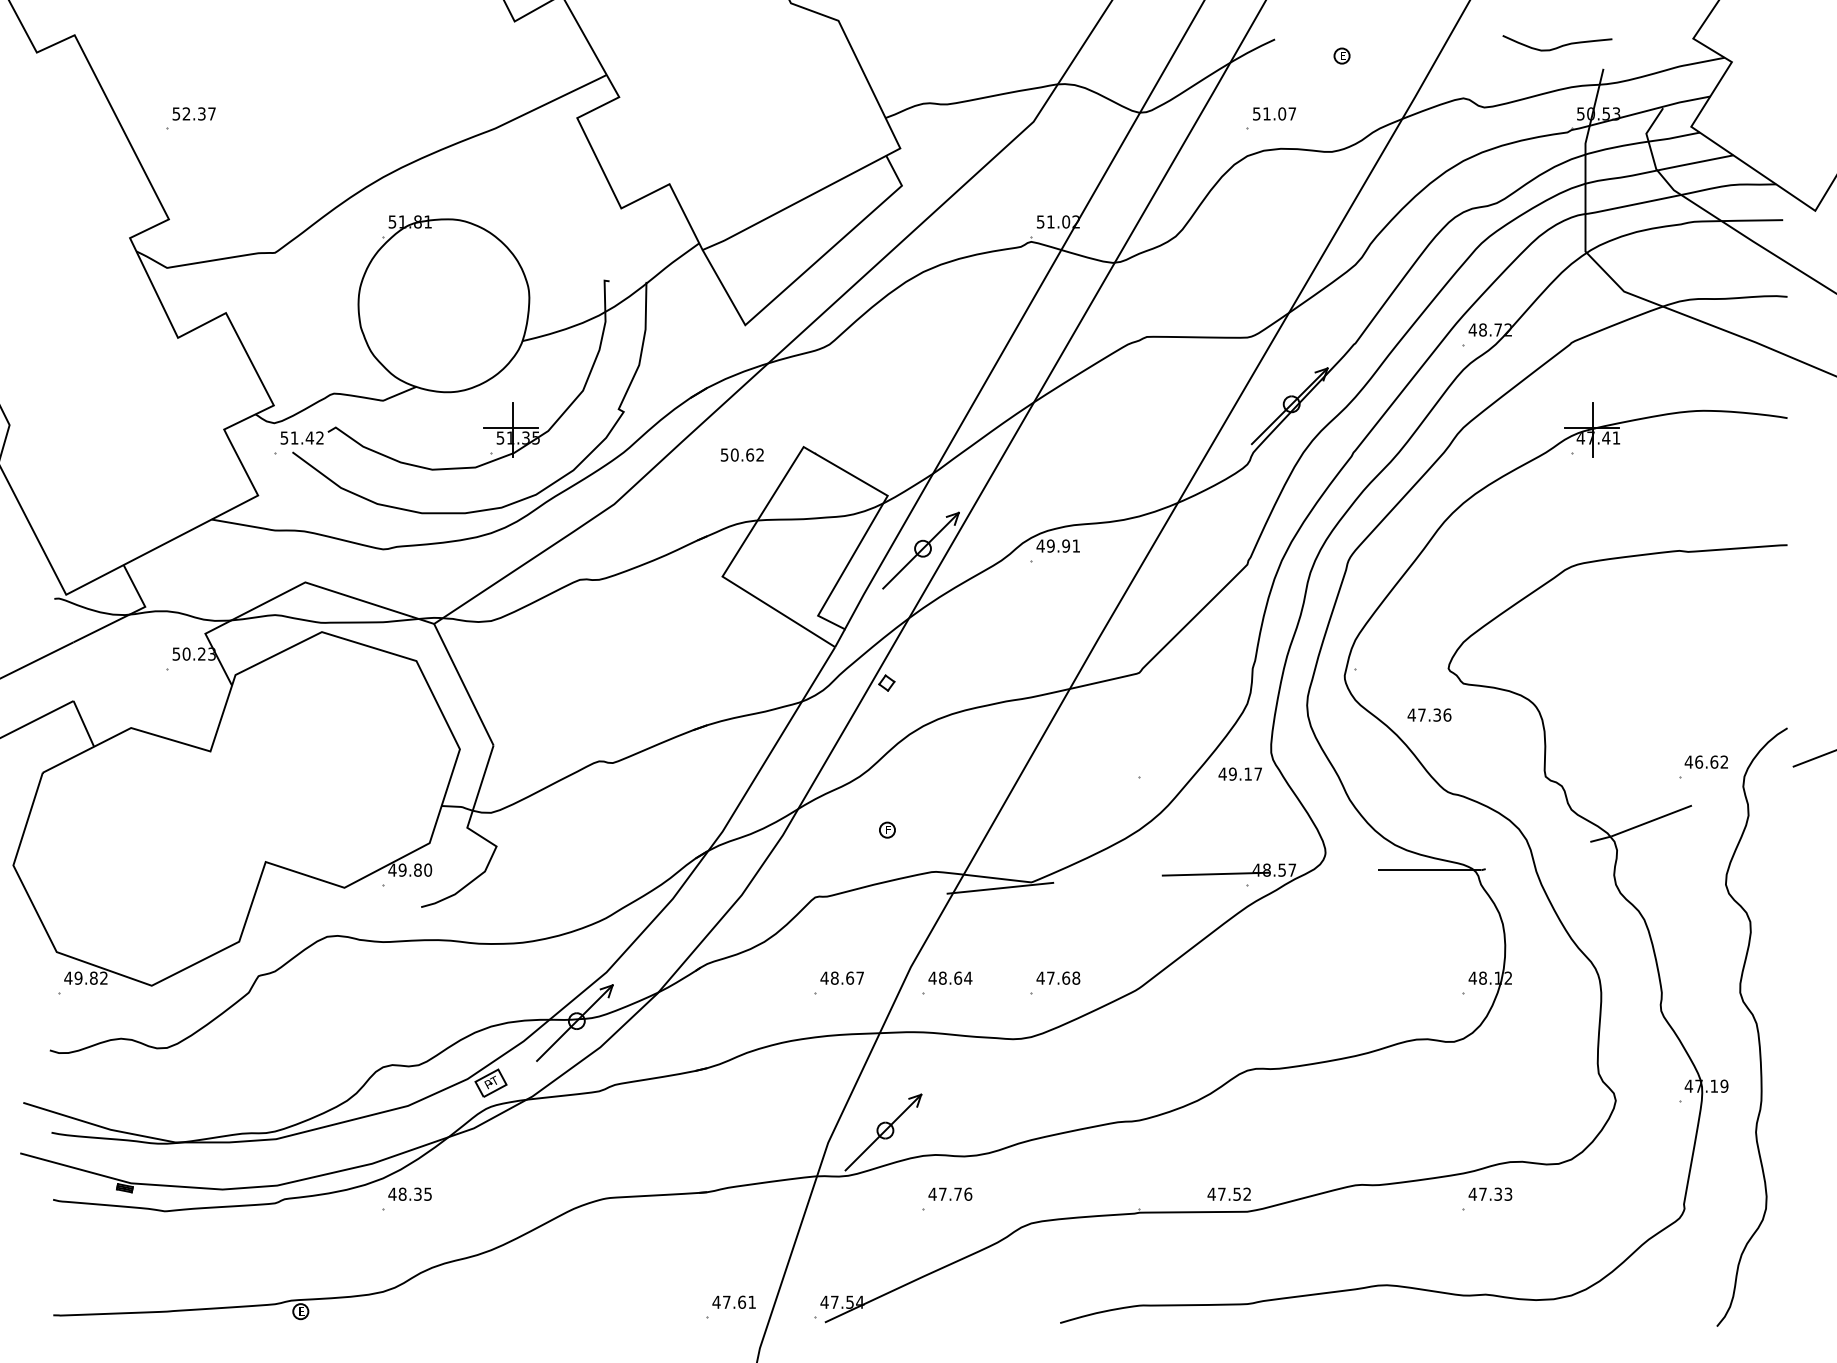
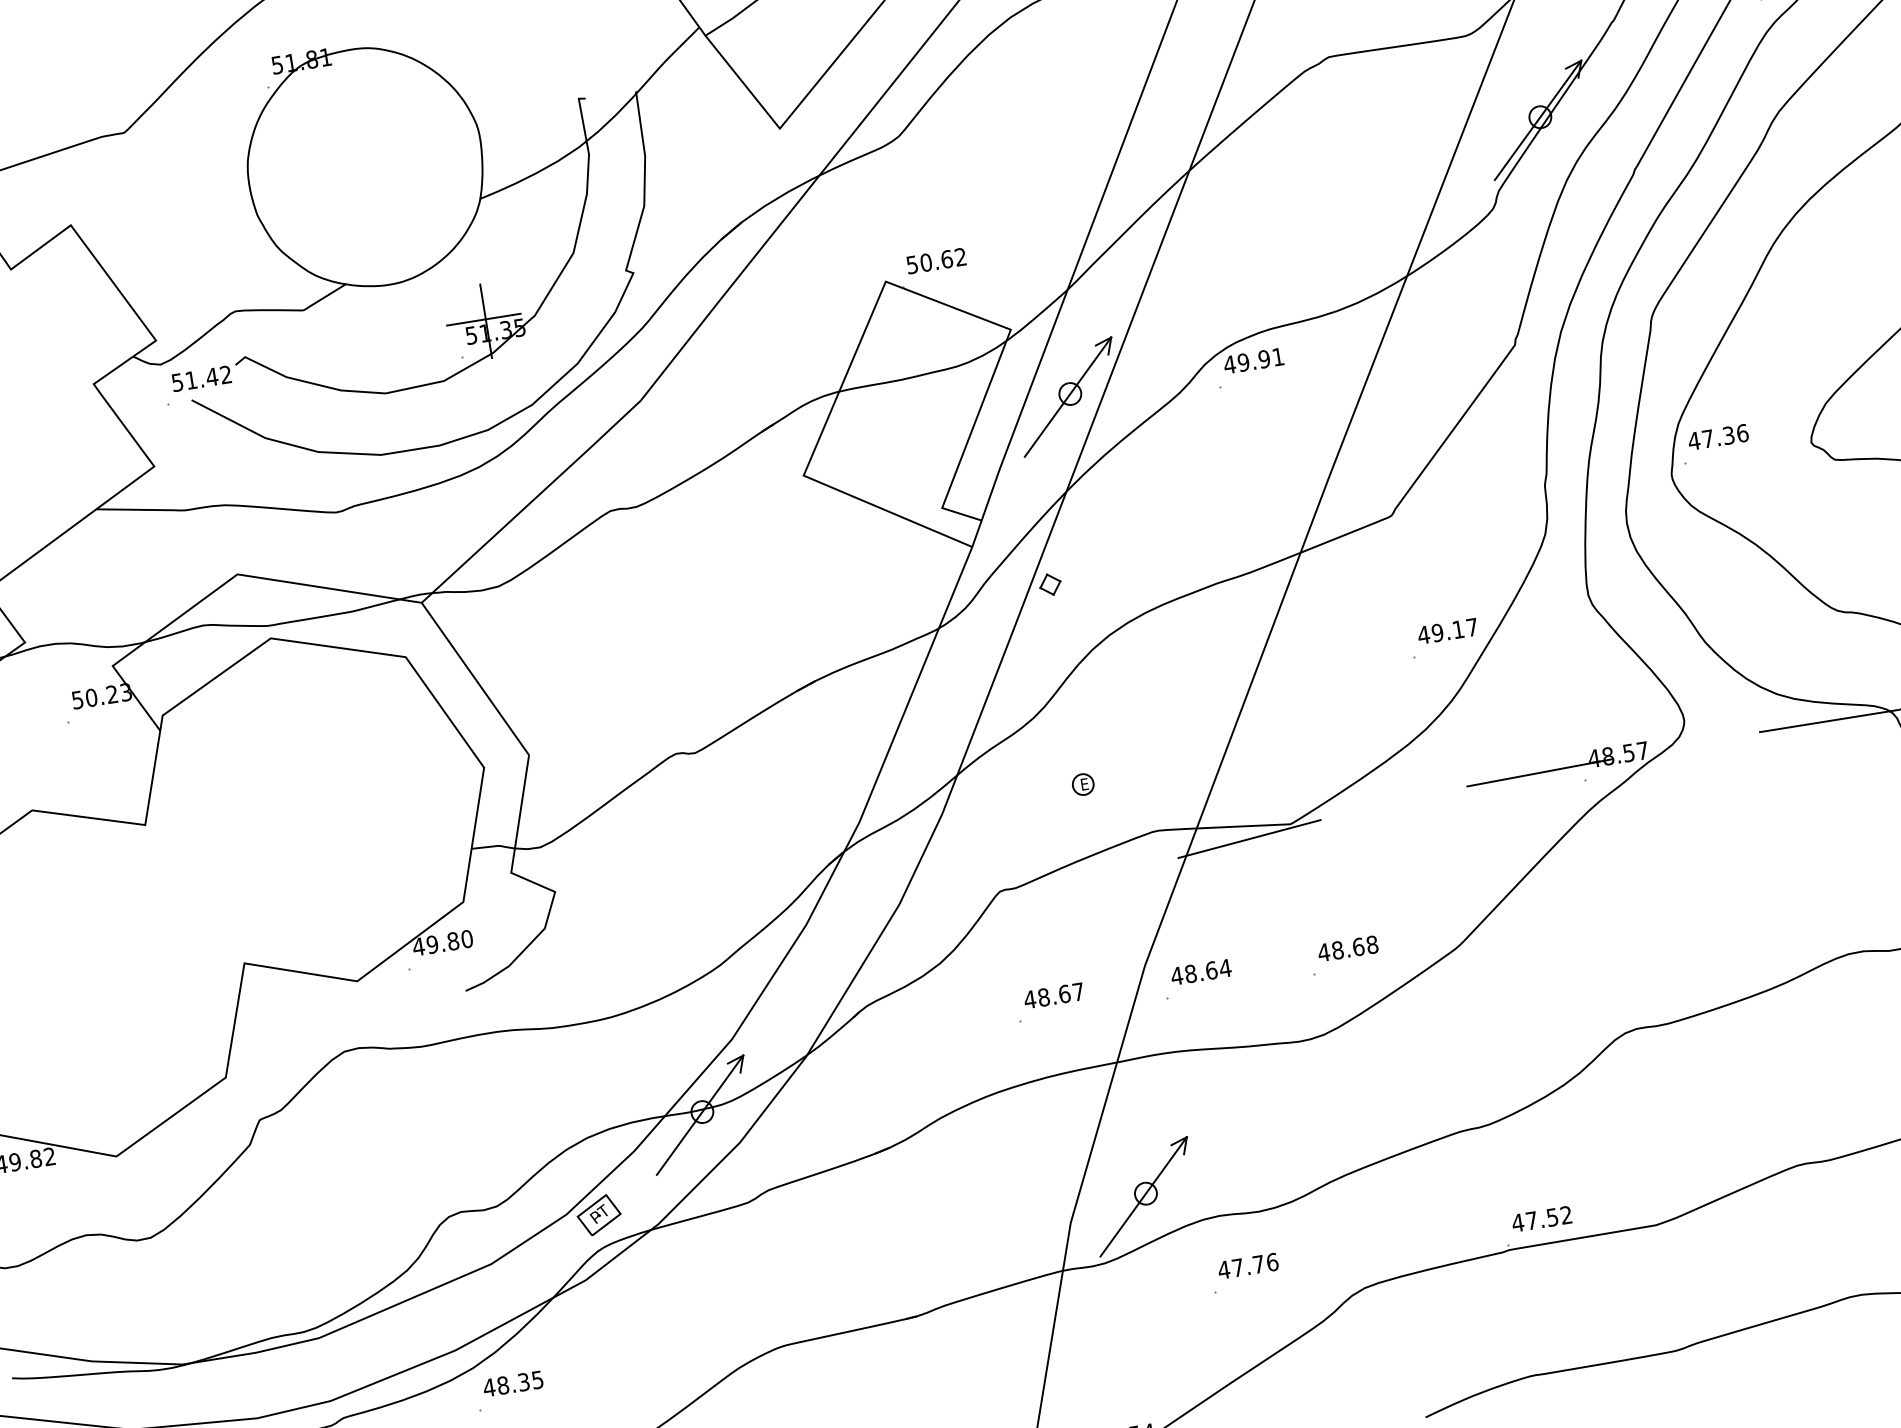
text: (741, 454) -> (935, 260), moved
text: (1429, 714) -> (1718, 436), moved
text: (1239, 773) -> (1446, 630), moved
text: (1050, 977) -> (1337, 949), 47.68 -> 48.68
text: (1228, 1193) -> (1540, 1218), moved

